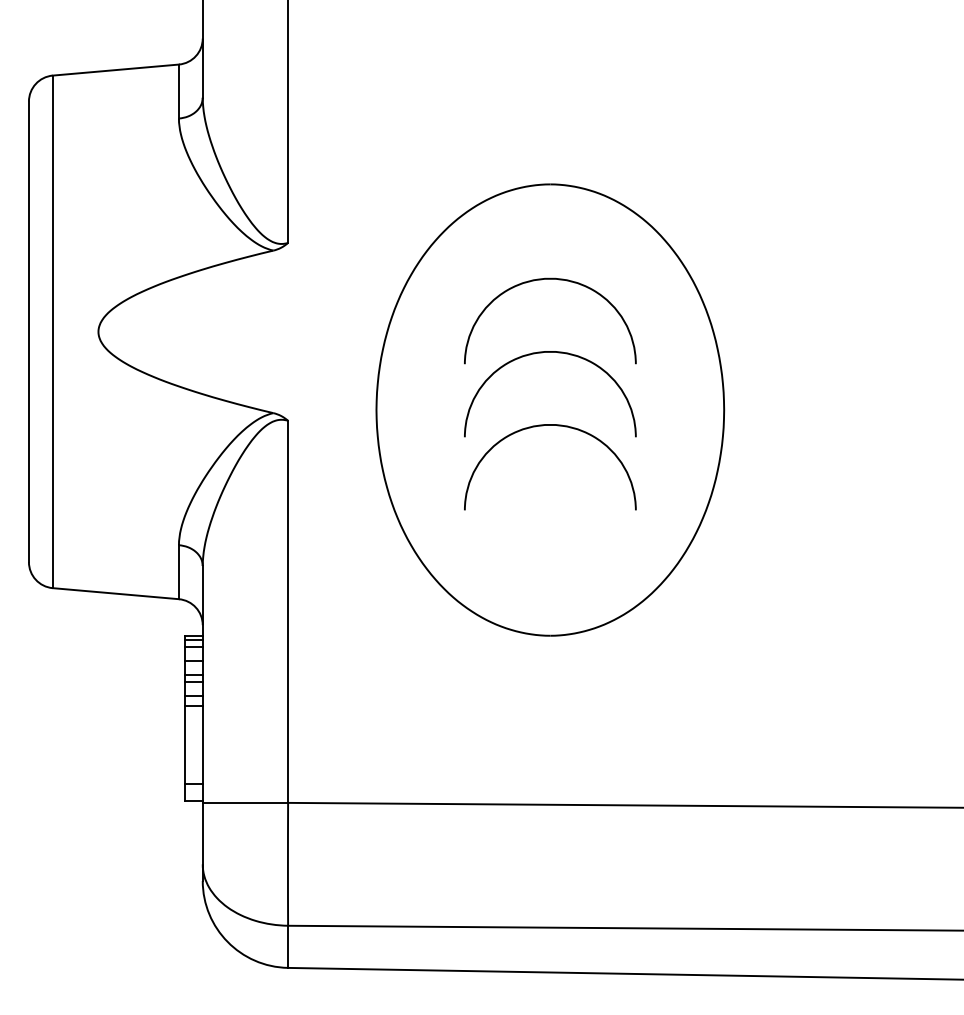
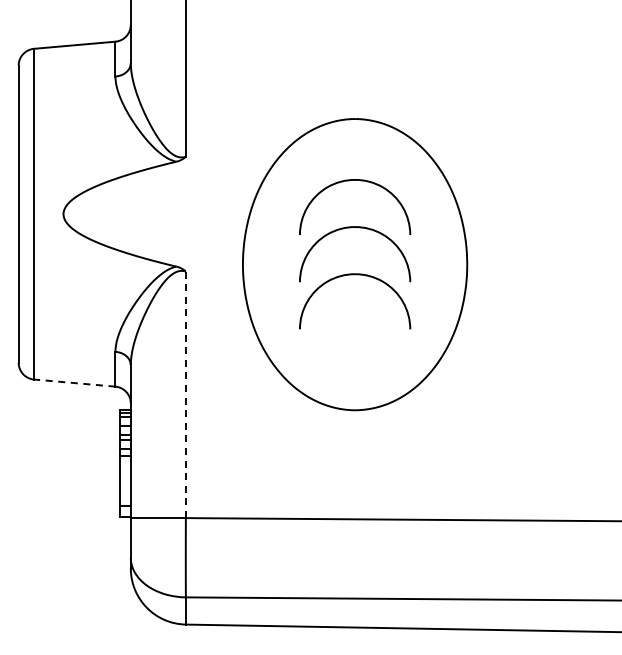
line: (115, 594) -> (74, 383), solid -> dashed
line: (287, 612) -> (185, 395), solid -> dashed

